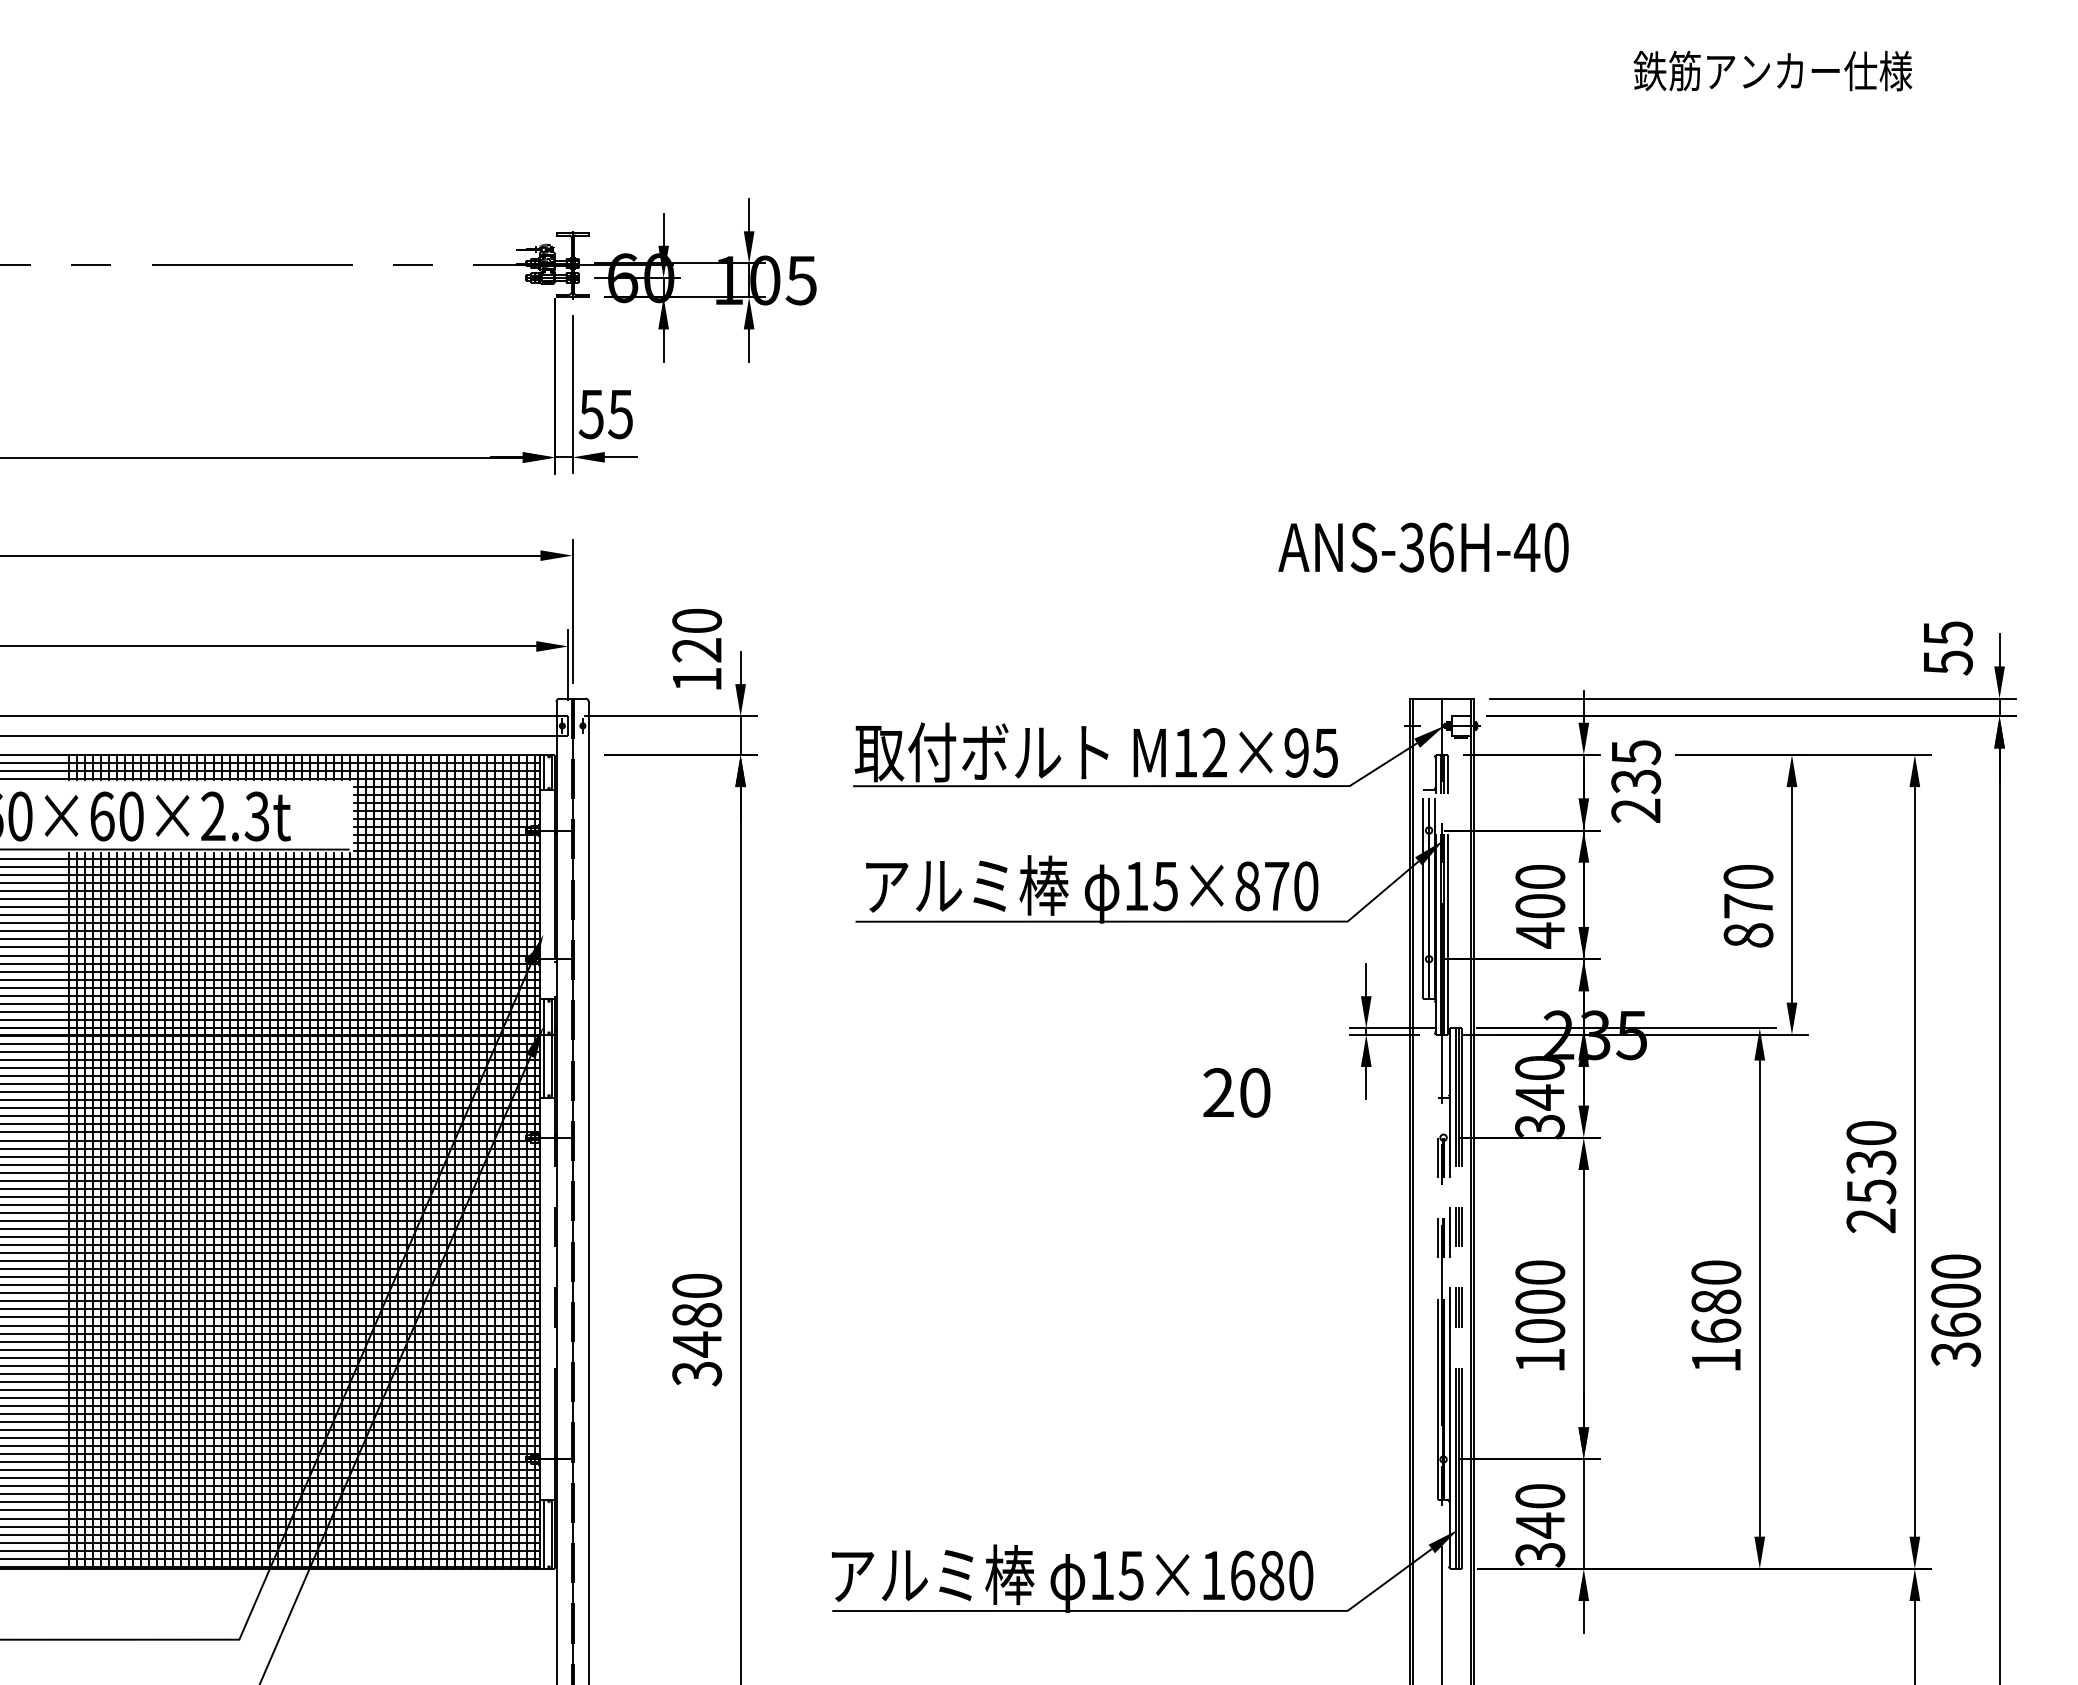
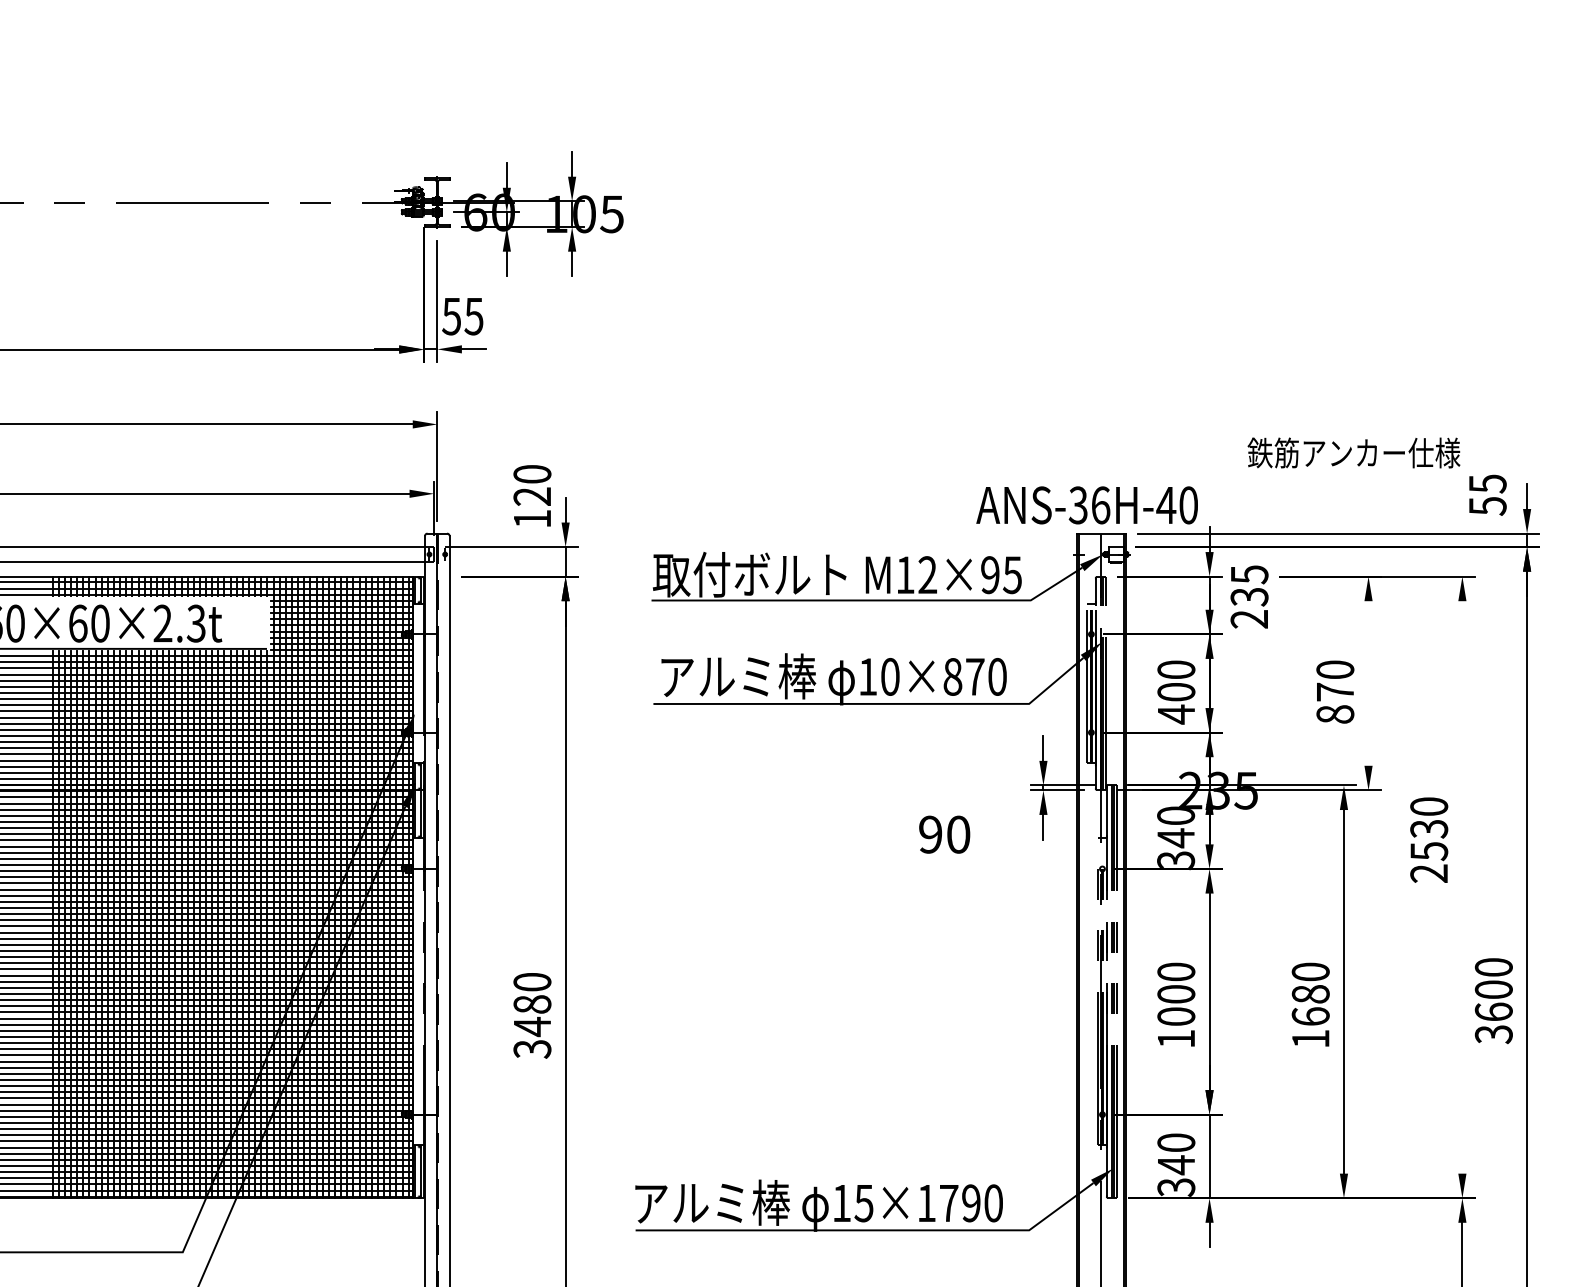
text: (1772, 70) -> (1353, 452), moved
text: (1423, 547) -> (1087, 505), moved
text: (1165, 886) -> (890, 677), 15×870 -> 10×870
line: (1791, 894) -> (1368, 683), removed
text: (1218, 1092) -> (930, 834), 20 -> 90
line: (1914, 1161) -> (1462, 887), removed
text: (1871, 1177) -> (1429, 840), moved
text: (1257, 1575) -> (960, 1203), 15×1680 -> 15×1790

